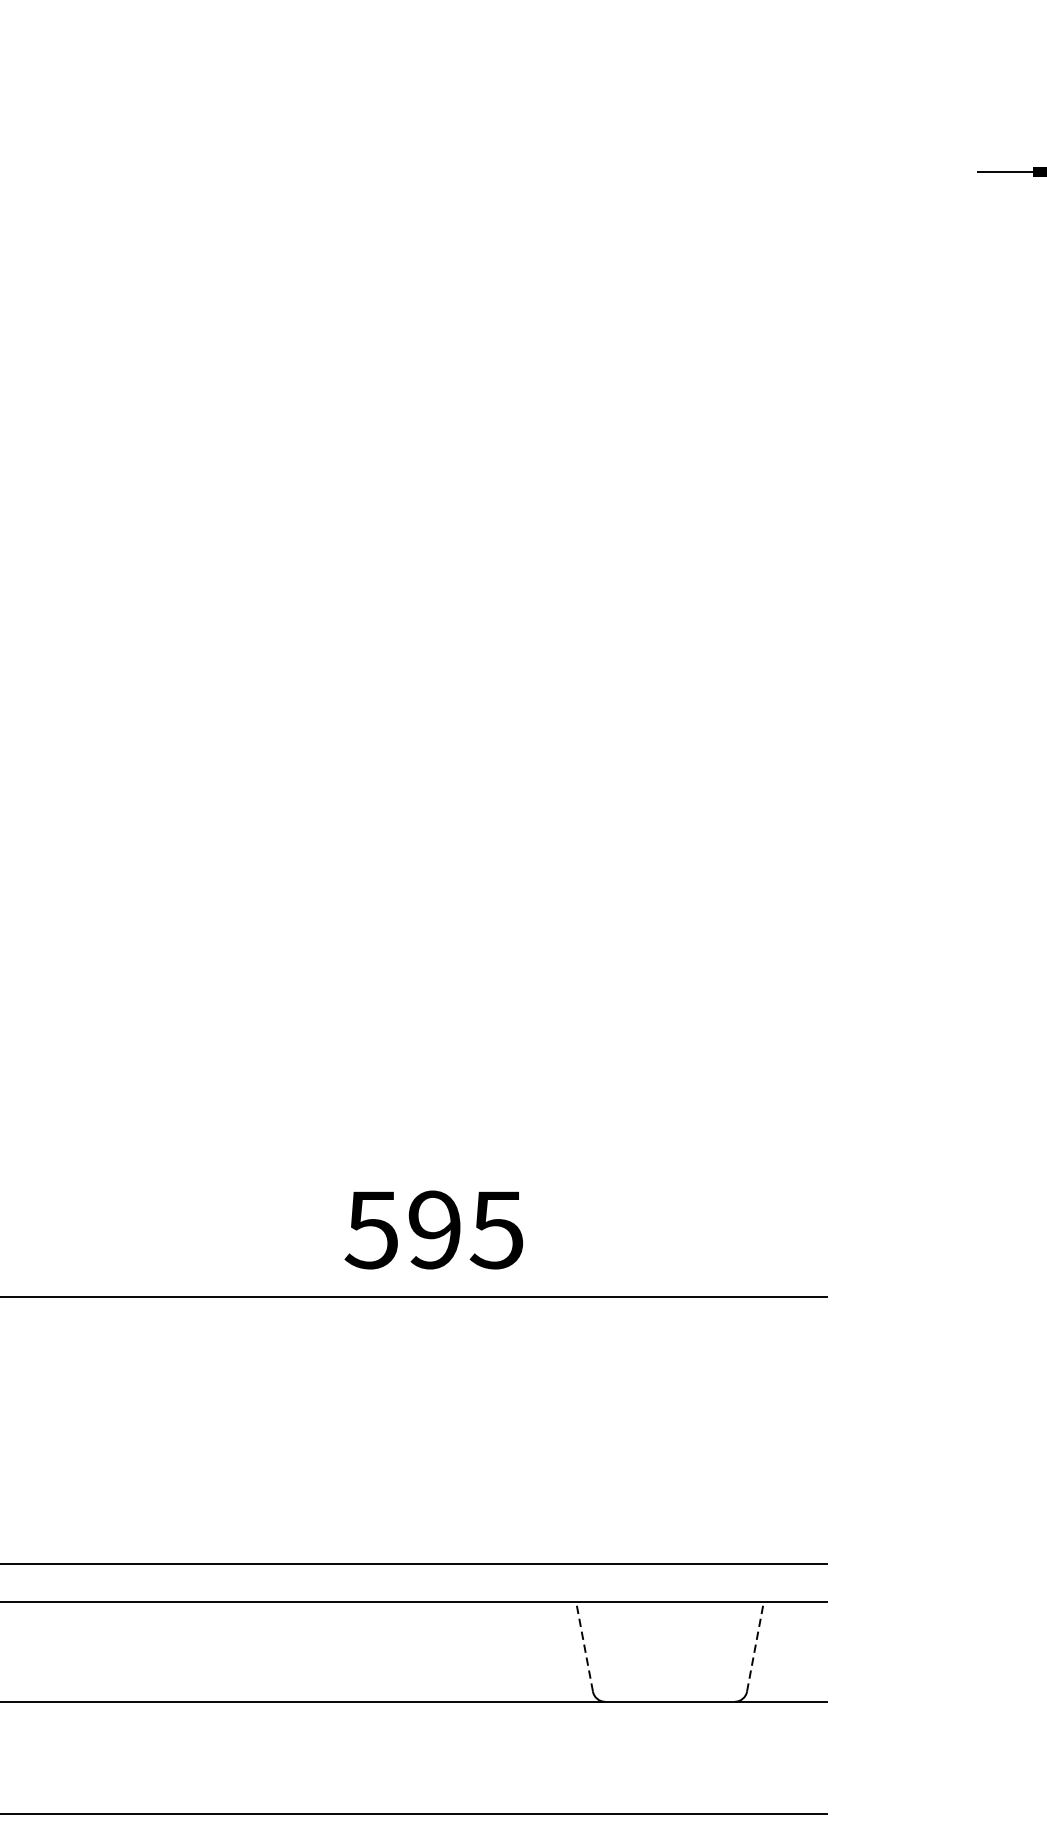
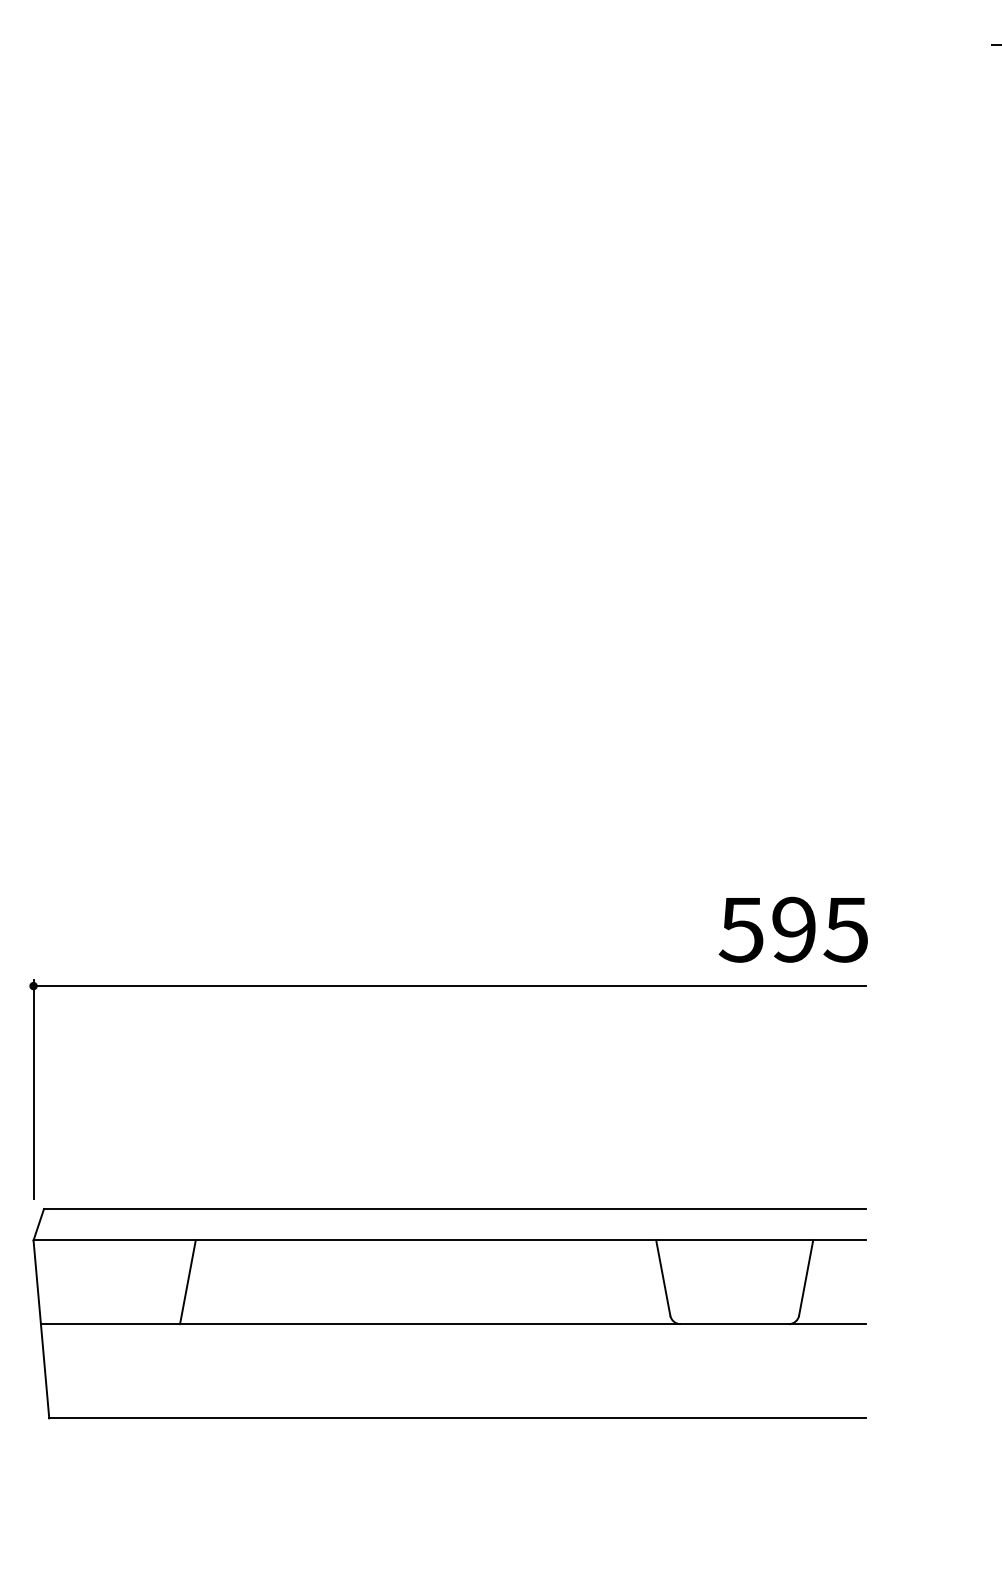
text: (432, 1229) -> (792, 929), moved
line: (584, 1645) -> (663, 1277), dashed -> solid
line: (755, 1645) -> (806, 1277), dashed -> solid
line: (15, 1651) -> (187, 1282), added

